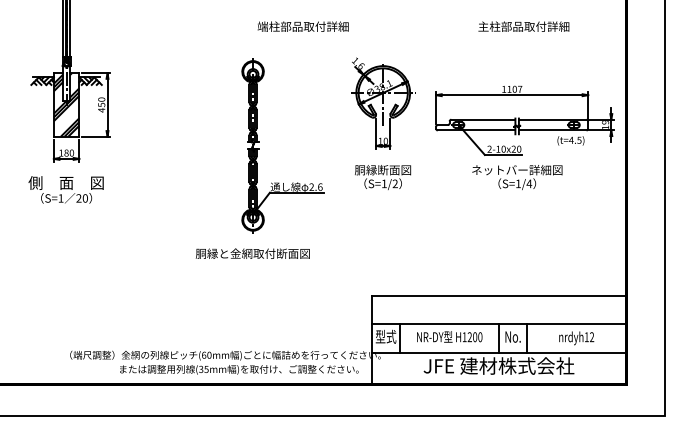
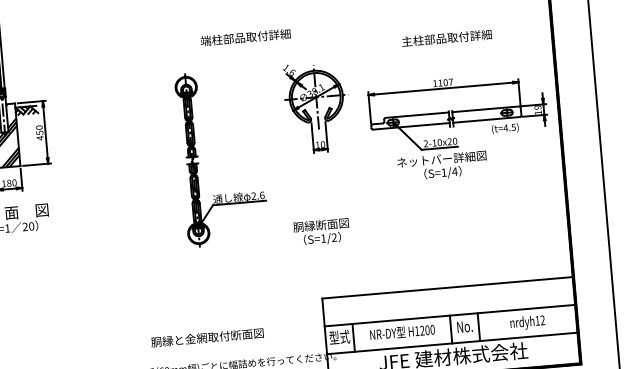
text: (302, 26) -> (244, 37), moved
text: (523, 26) -> (446, 38), moved
text: (383, 177) -> (322, 232), moved
text: (517, 177) -> (442, 166), moved
text: (252, 253) -> (207, 337), moved

